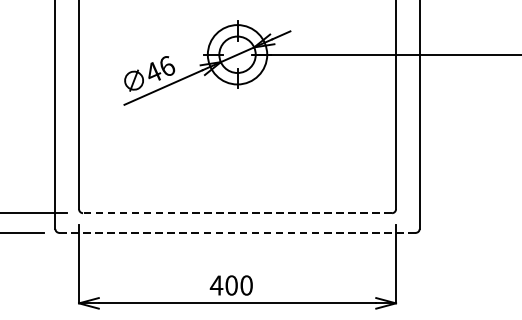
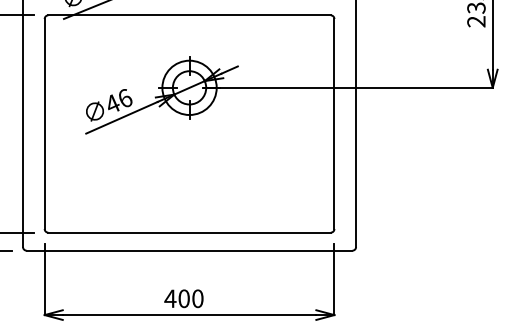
line: (237, 213) -> (189, 232), dashed -> solid
line: (237, 232) -> (189, 250), dashed -> solid

